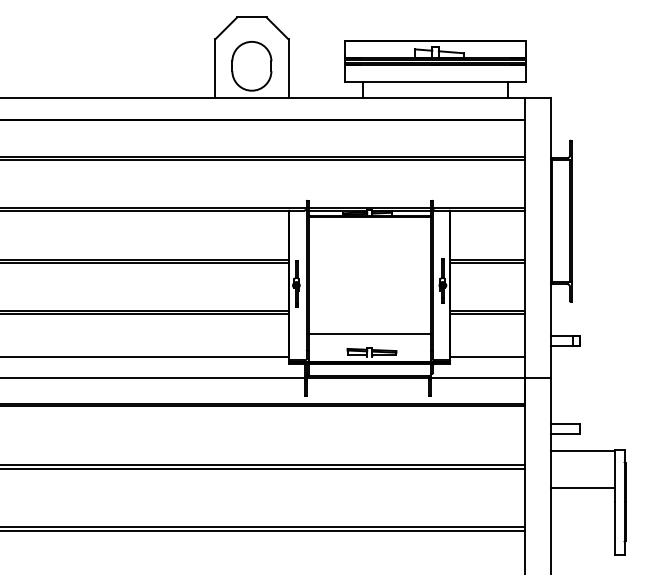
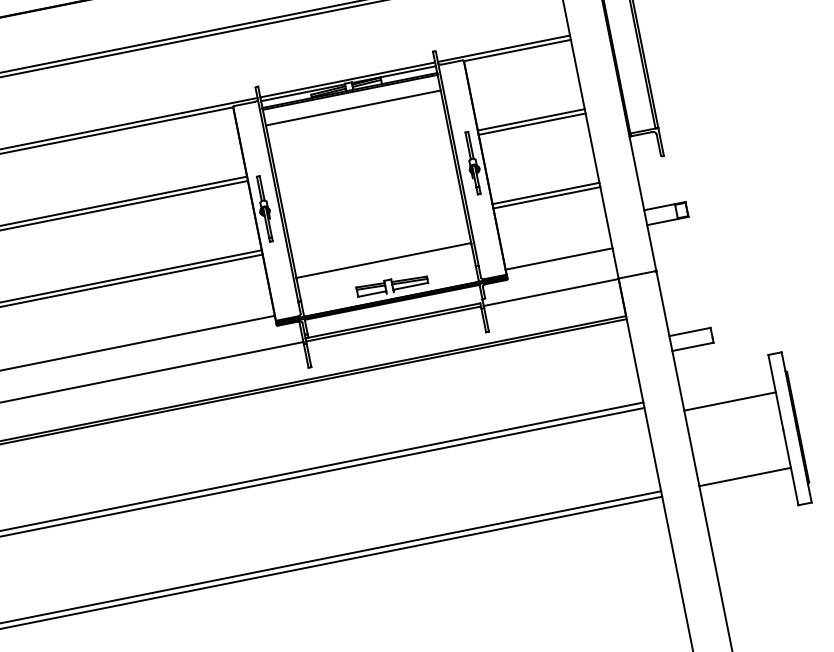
line: (369, 227) -> (353, 107), added
line: (583, 450) -> (730, 401), moved
line: (583, 488) -> (745, 477), moved

